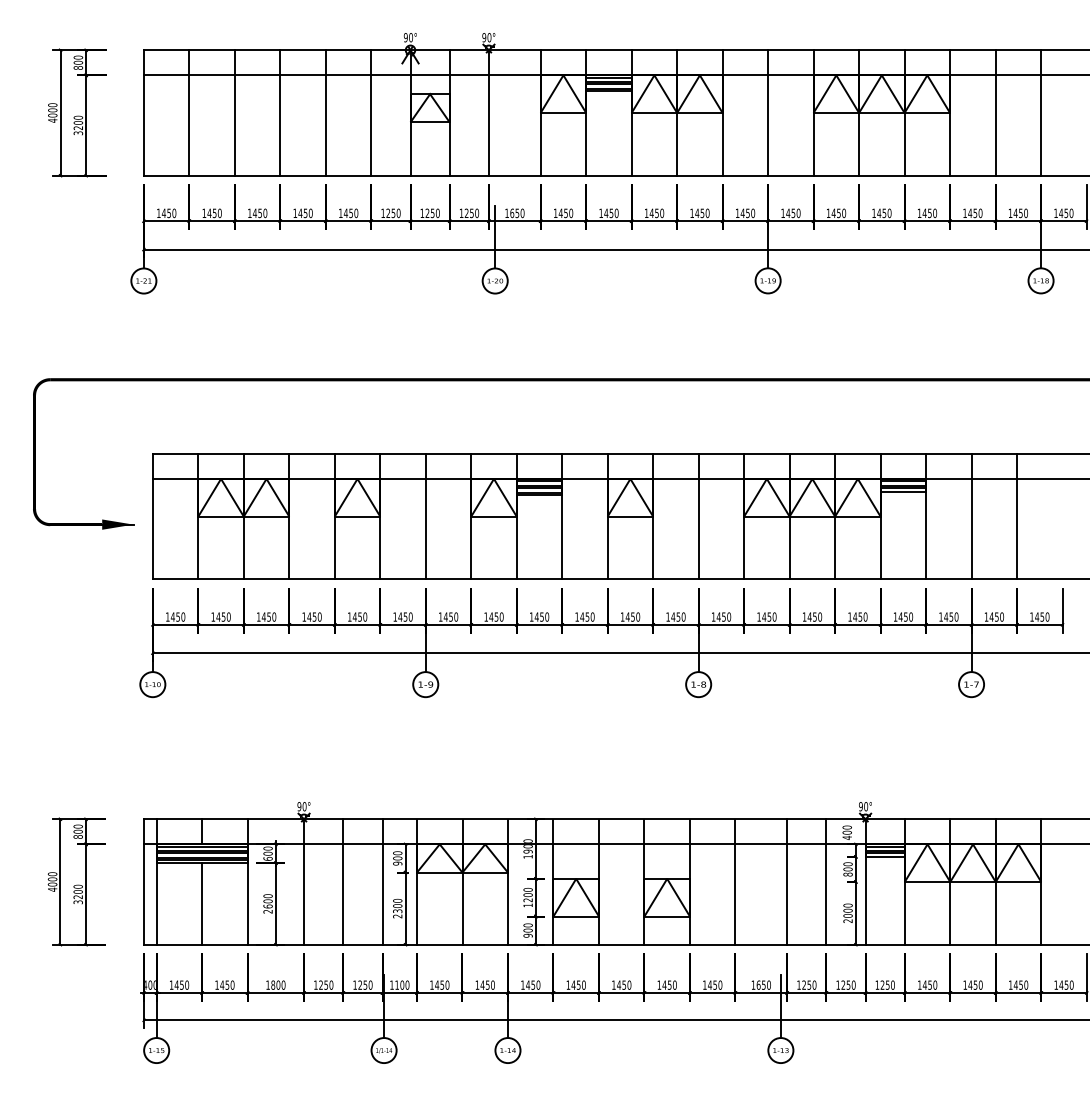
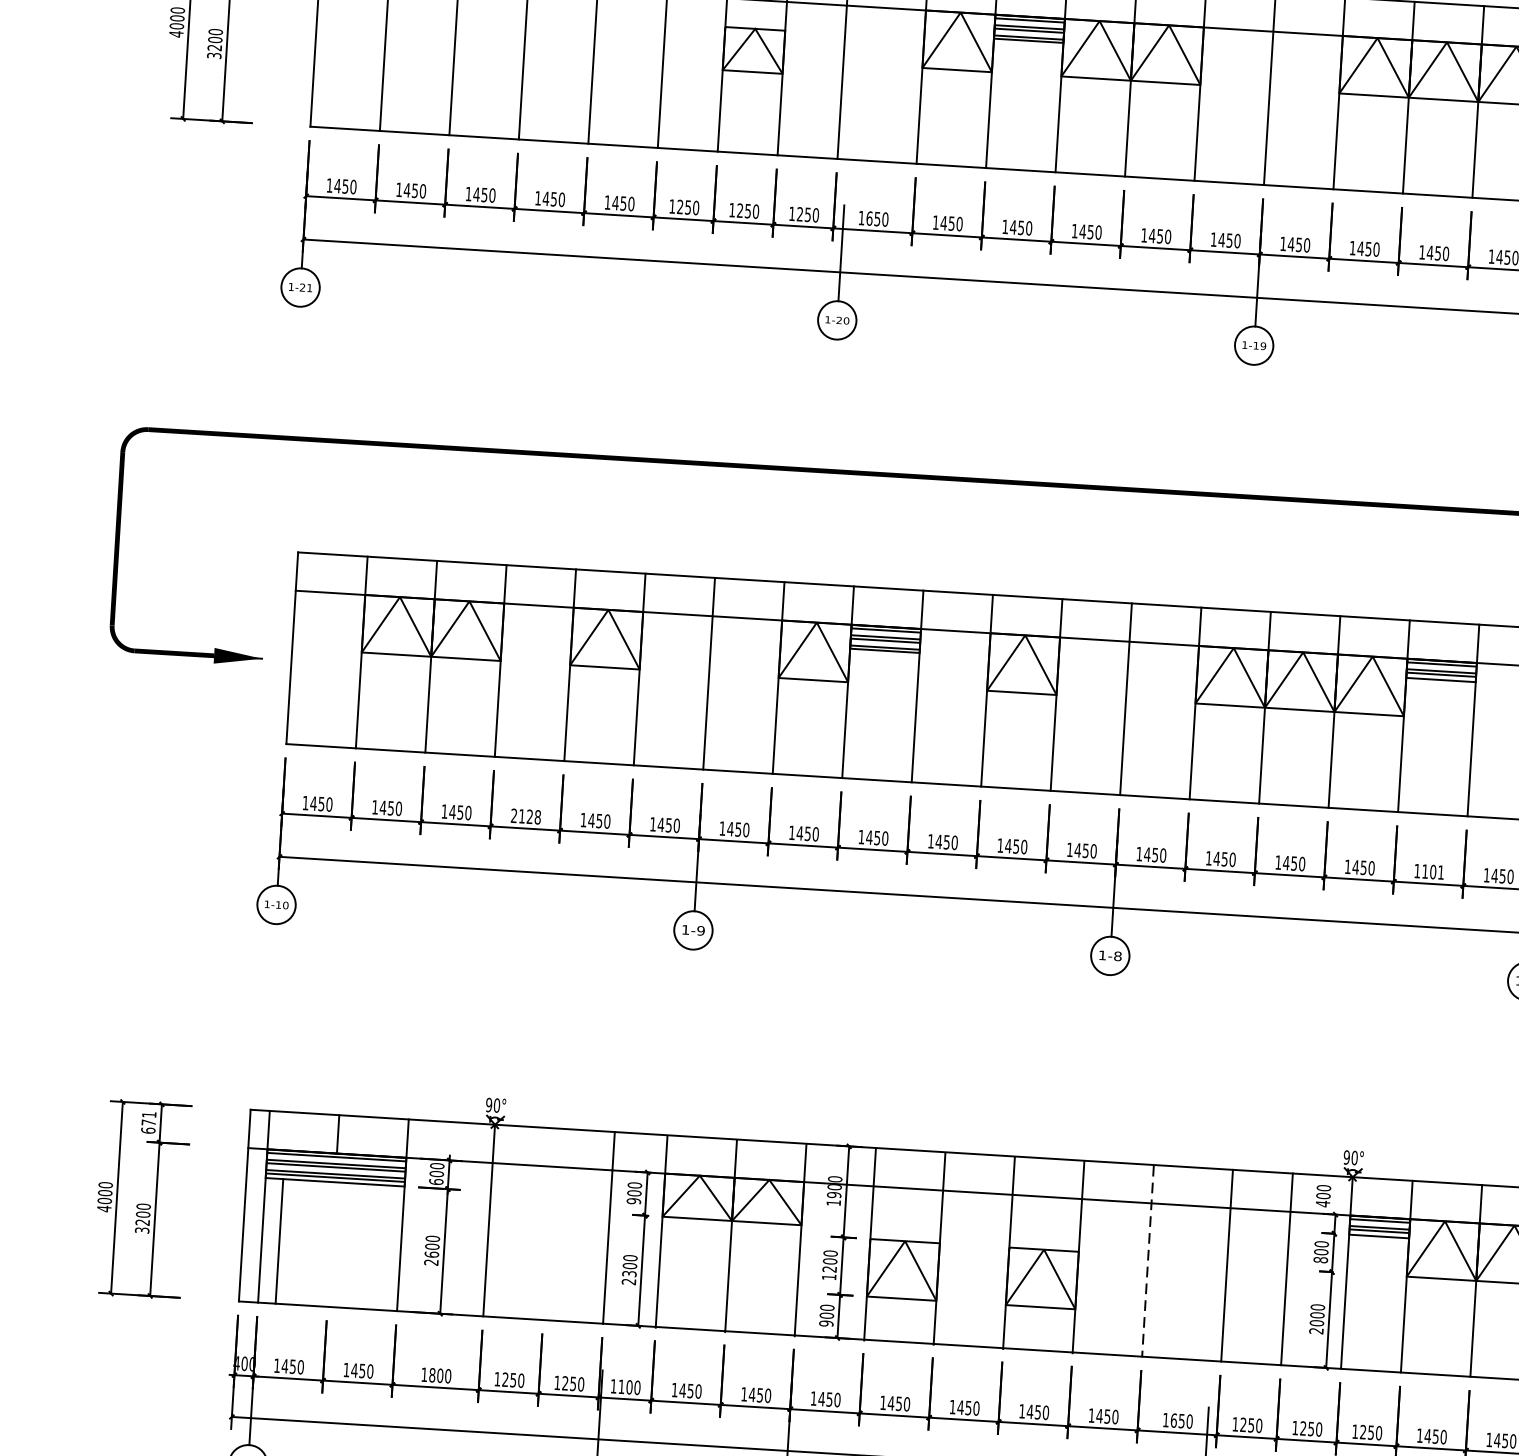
text: (311, 616) -> (525, 815), 1450 -> 2128
text: (905, 616) -> (1432, 871), 1450 -> 1101
text: (77, 831) -> (147, 1122), 800 -> 671
line: (343, 881) -> (549, 1223), removed
line: (735, 882) -> (1148, 1261), solid -> dashed
line: (202, 903) -> (280, 1240), moved

